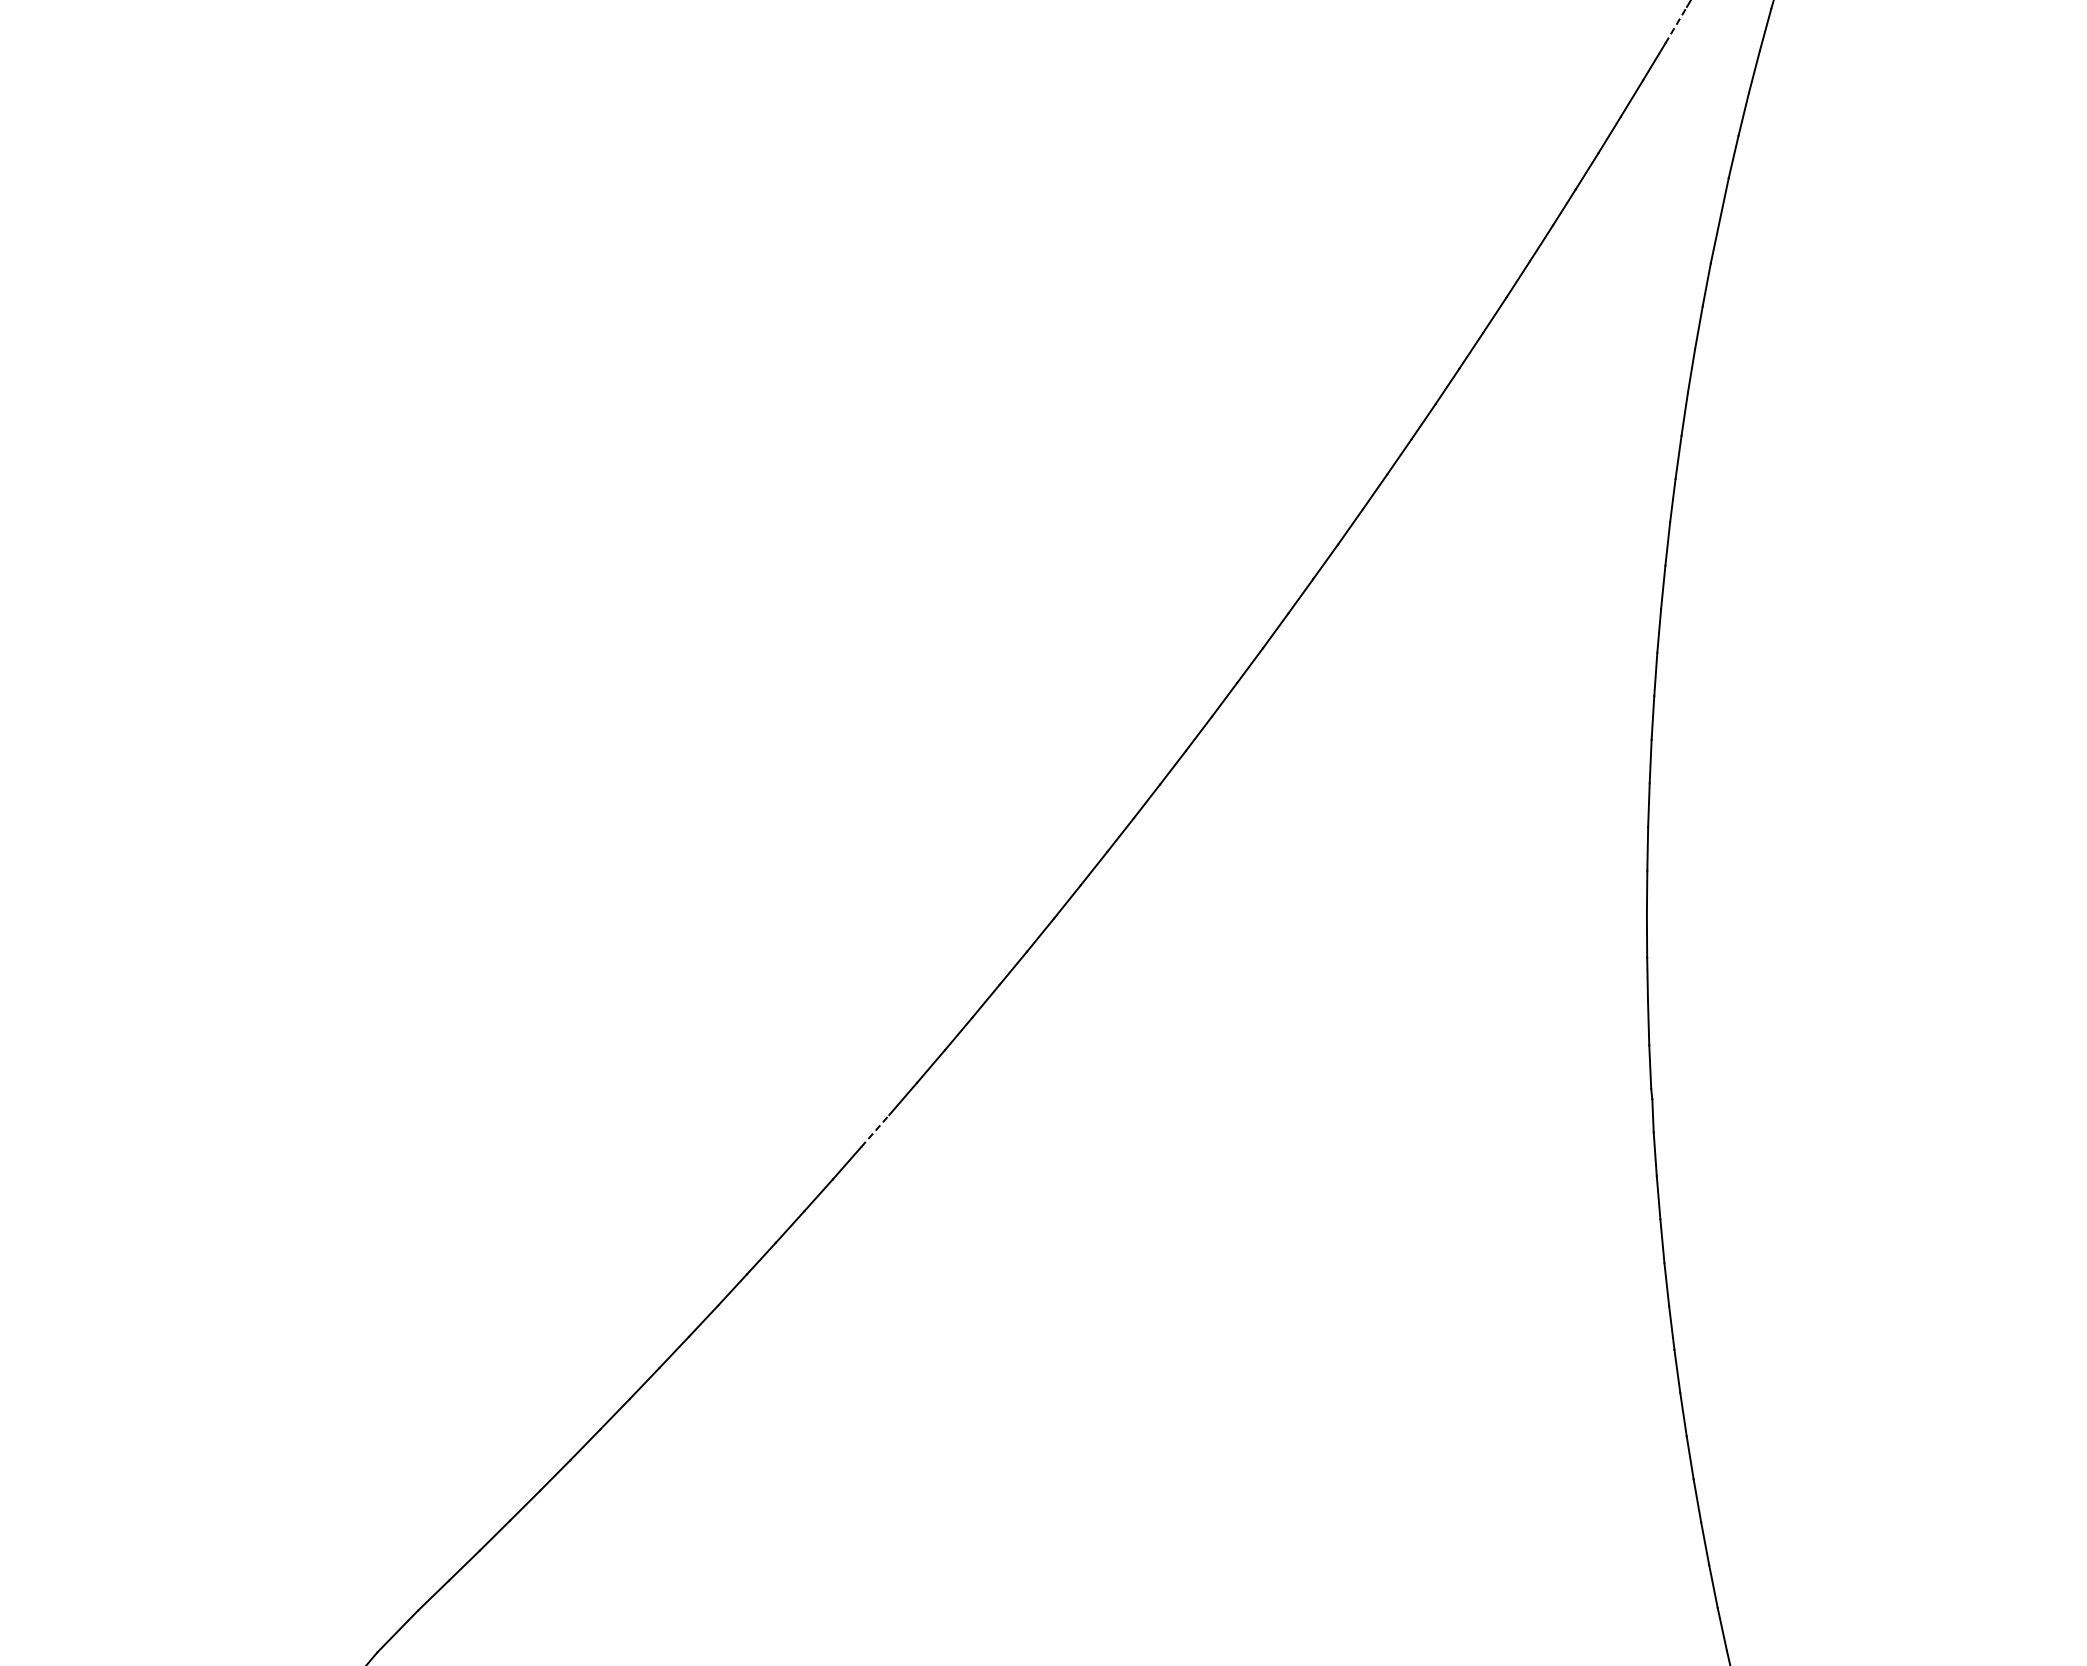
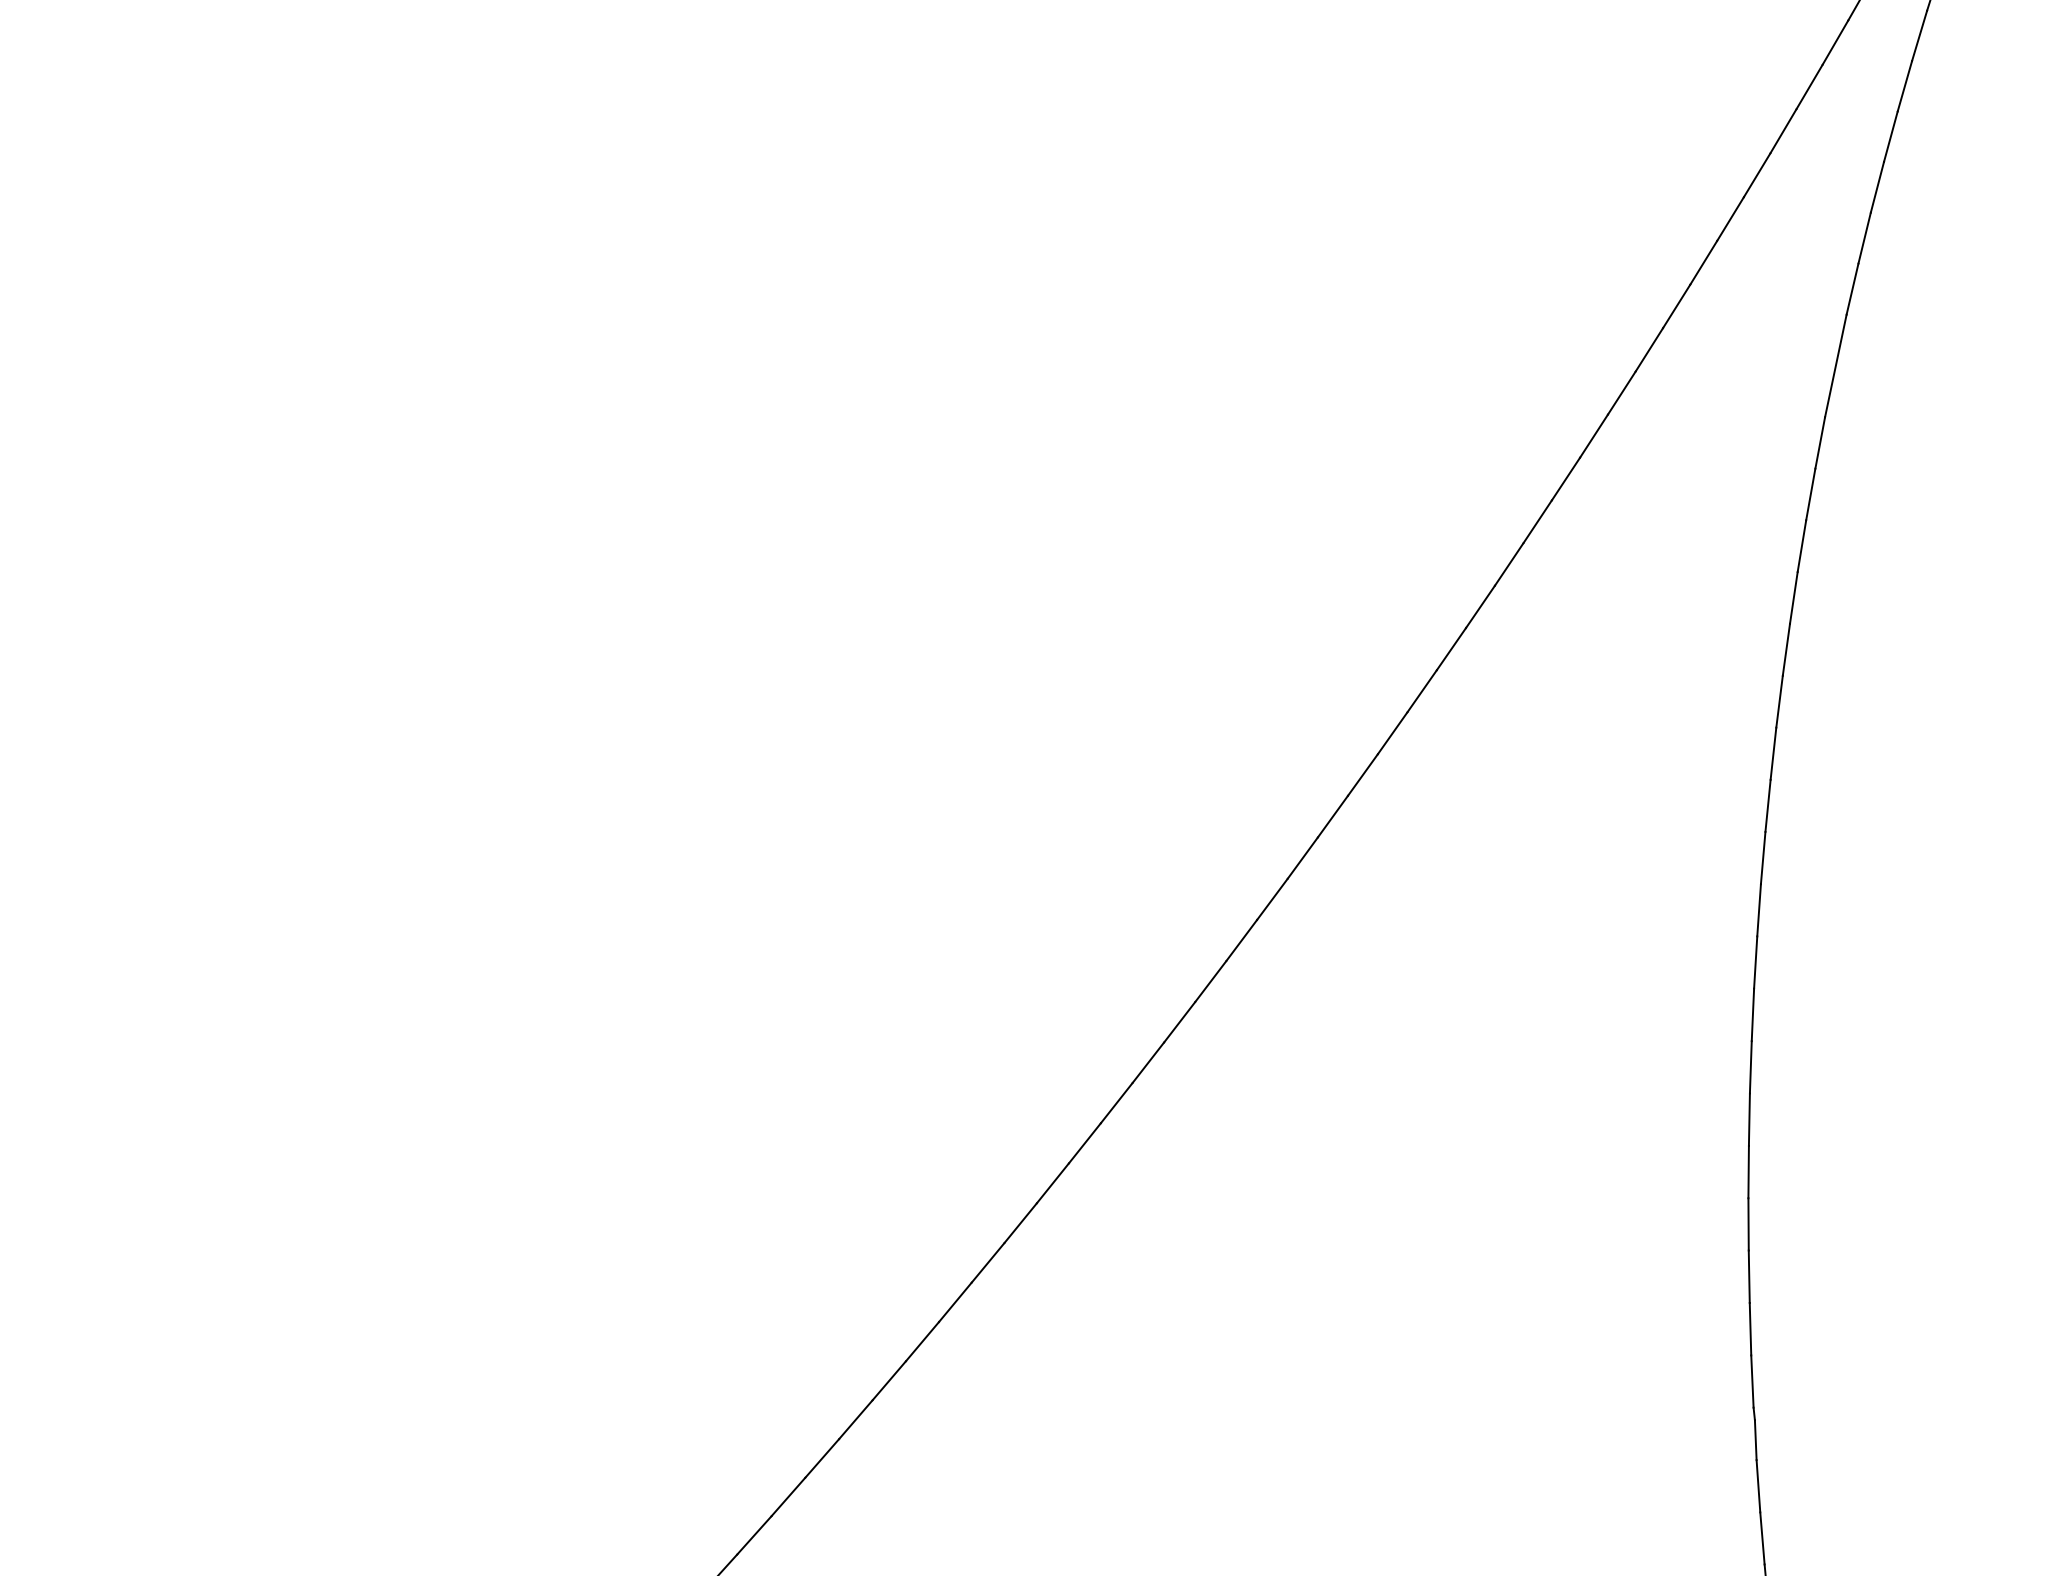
line: (1676, 24) -> (1783, 130), dashed -> solid
line: (875, 1130) -> (822, 1457), dashed -> solid

